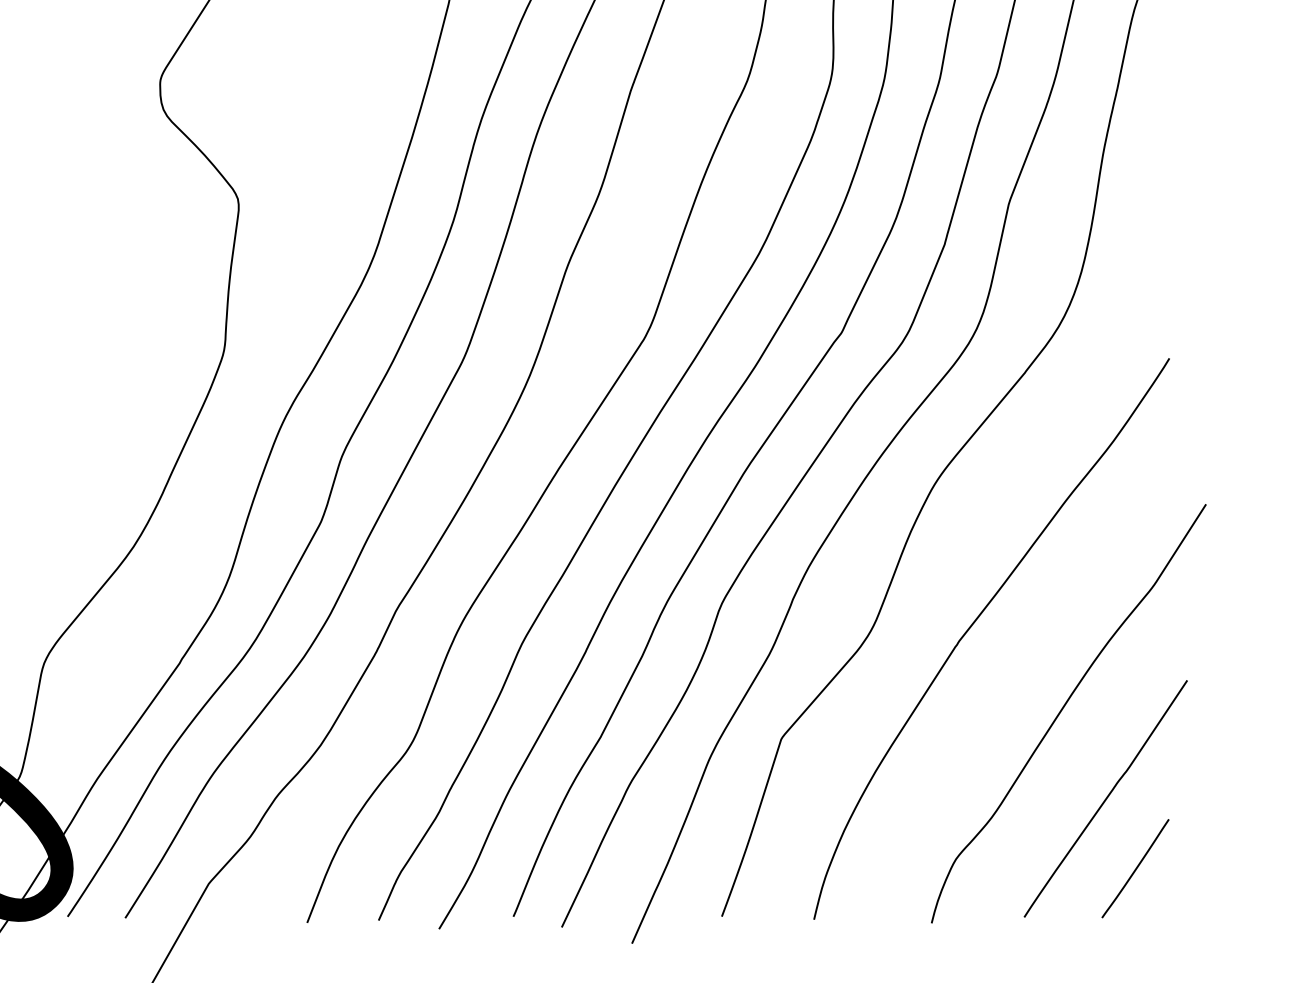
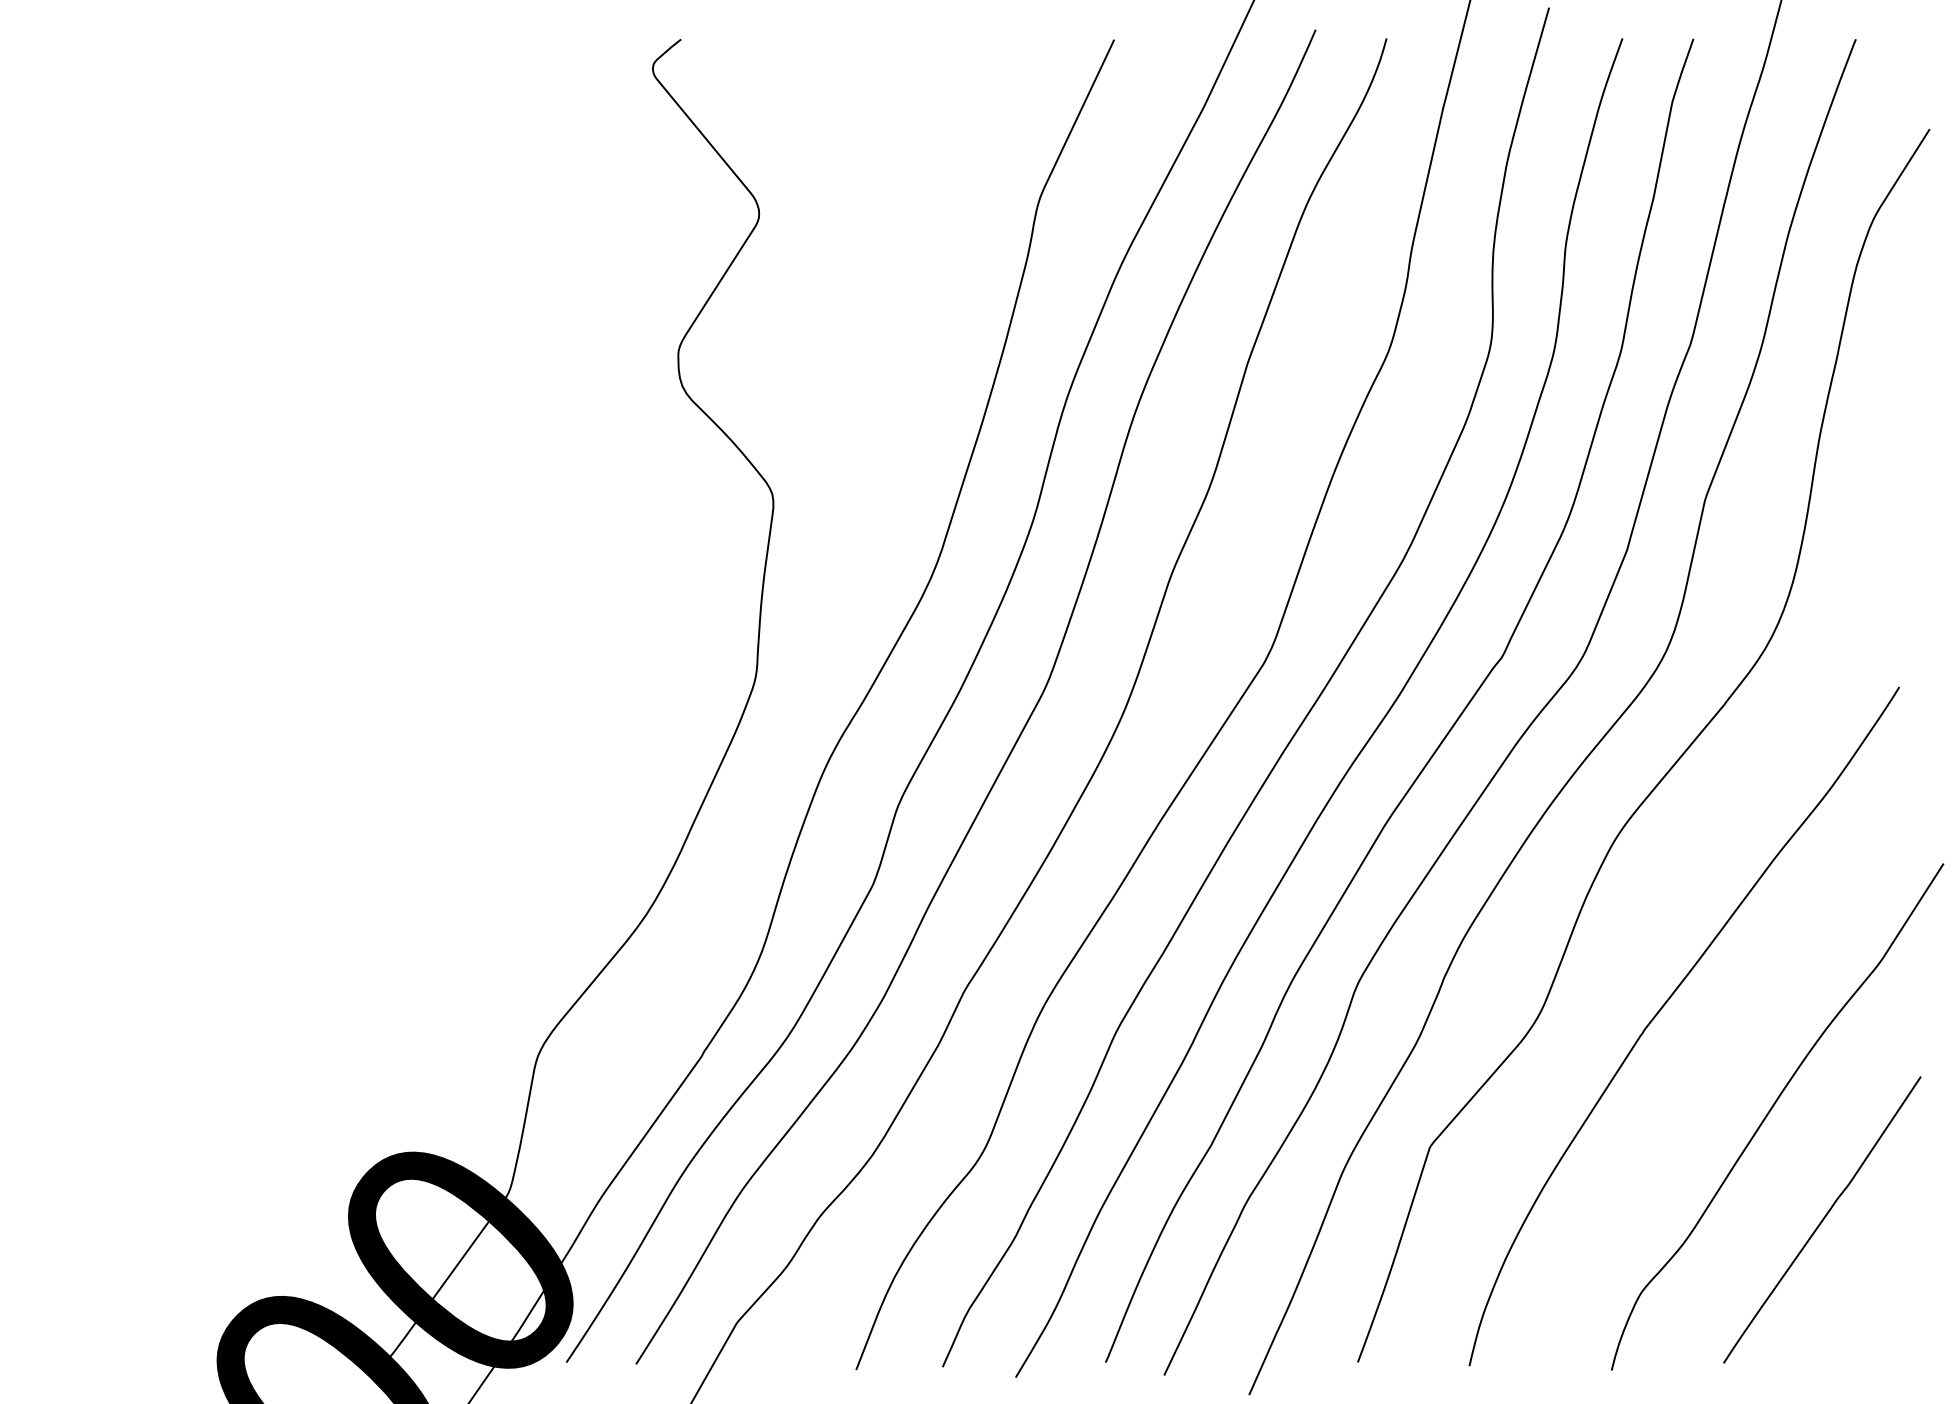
curve: (1135, 868) -> (1858, 1304), removed

